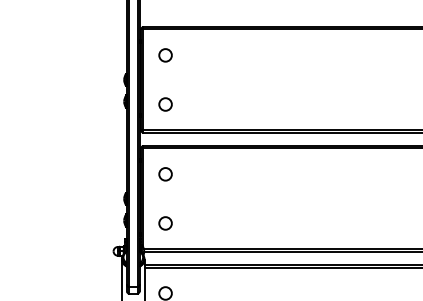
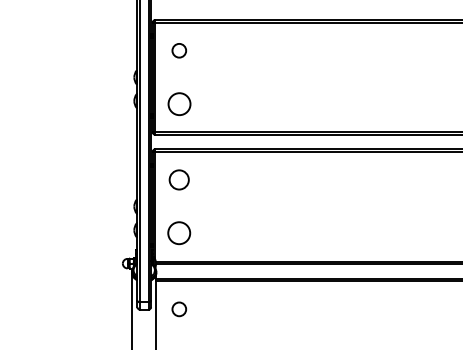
circle: (164, 103) -> (178, 103), size x1.6
circle: (165, 173) -> (179, 179), size x1.4
circle: (165, 223) -> (179, 233), size x1.6

